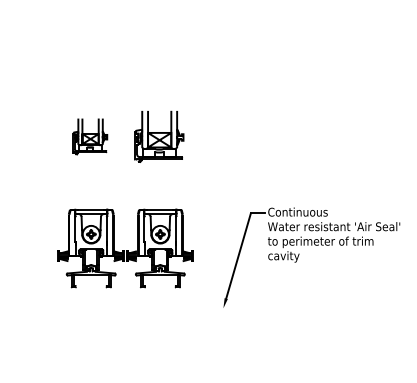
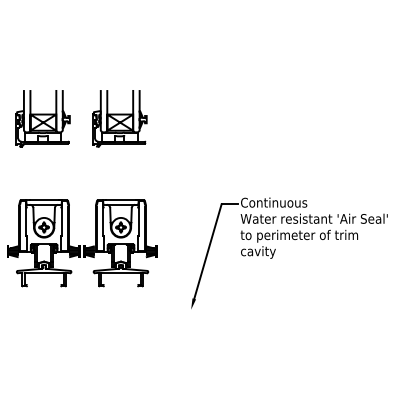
part: (90, 136) -> (43, 118), size x1.43

